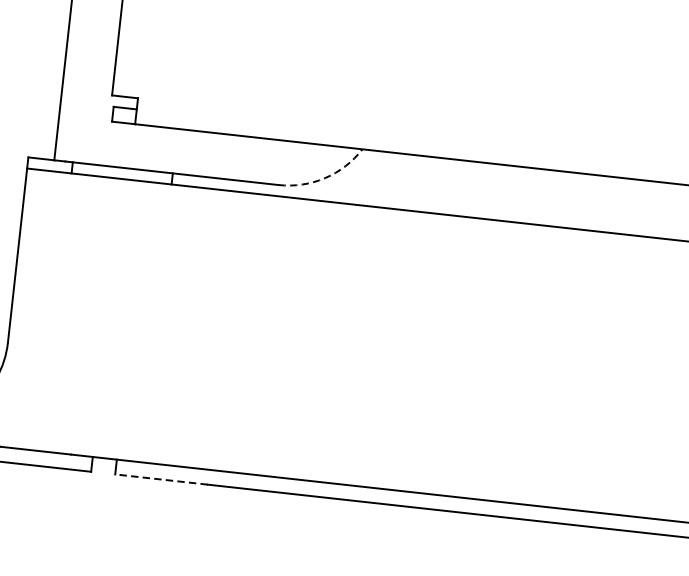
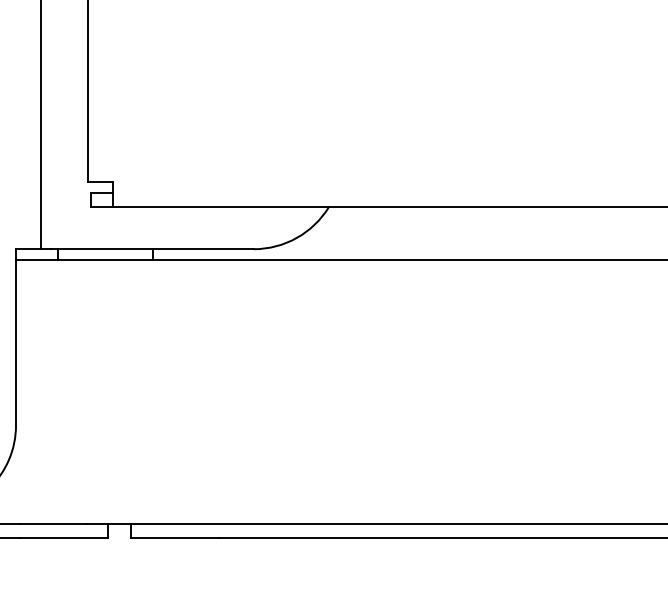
arc: (324, 177) -> (296, 237), dashed -> solid
line: (161, 480) -> (174, 538), dashed -> solid

